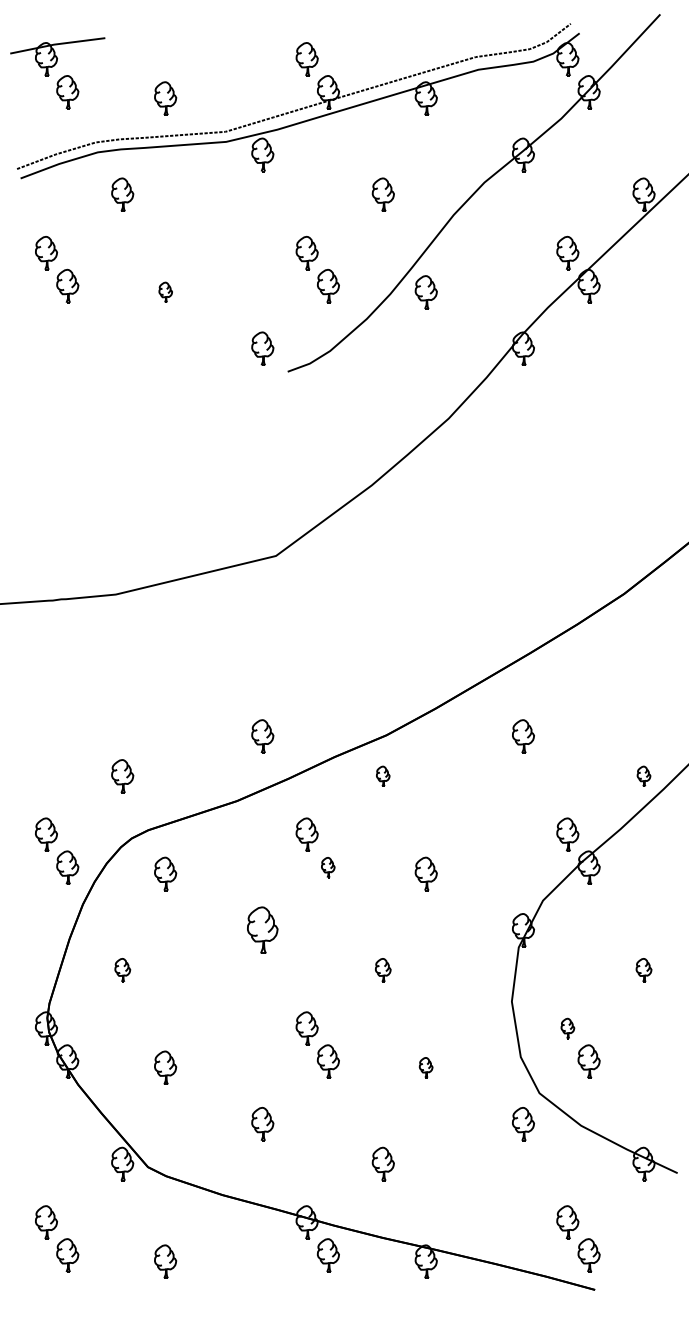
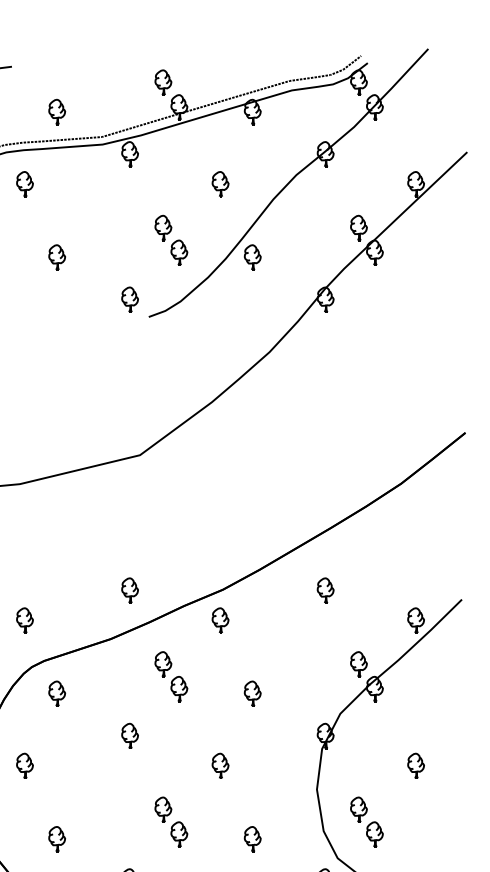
part: (165, 292) -> (57, 257), size x1.67
part: (382, 776) -> (219, 620), size x1.67
part: (643, 776) -> (415, 620), size x1.67
part: (327, 867) -> (178, 688), size x1.67
part: (262, 930) -> (129, 736), size x0.71
part: (122, 970) -> (24, 766), size x1.43
part: (382, 970) -> (219, 766), size x1.43
part: (643, 970) -> (415, 766), size x1.43
part: (567, 1028) -> (358, 809), size x1.67
part: (425, 1067) -> (252, 838), size x1.67

